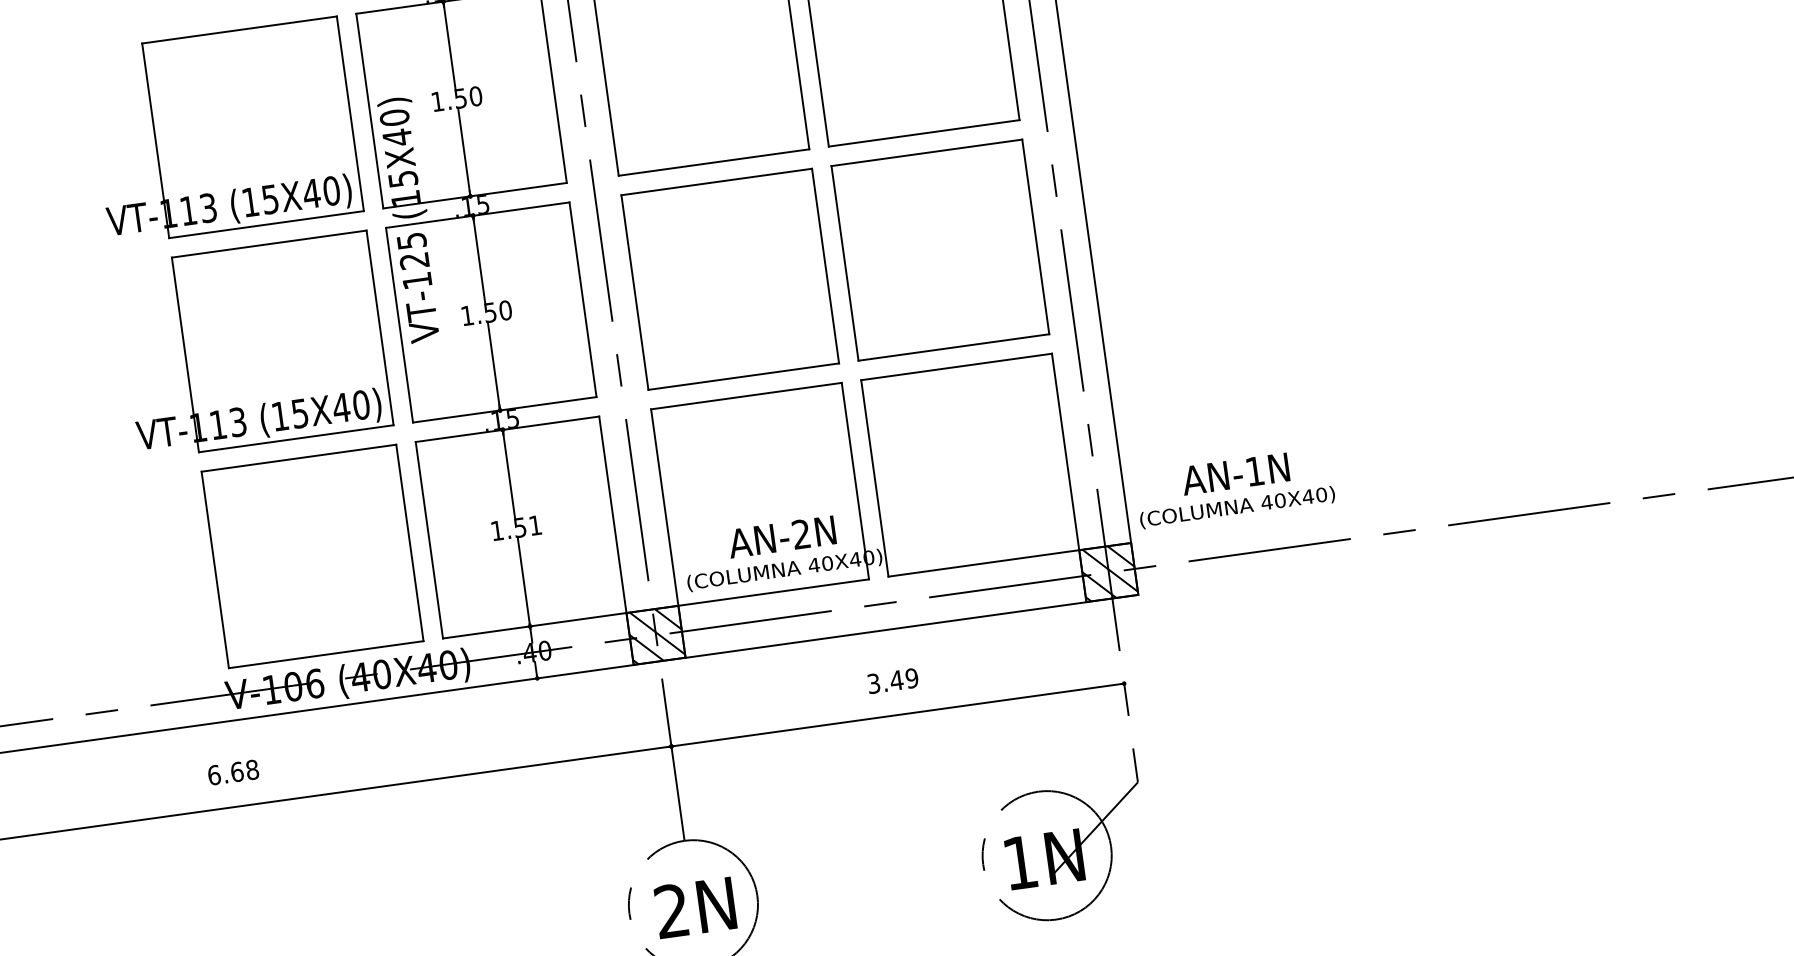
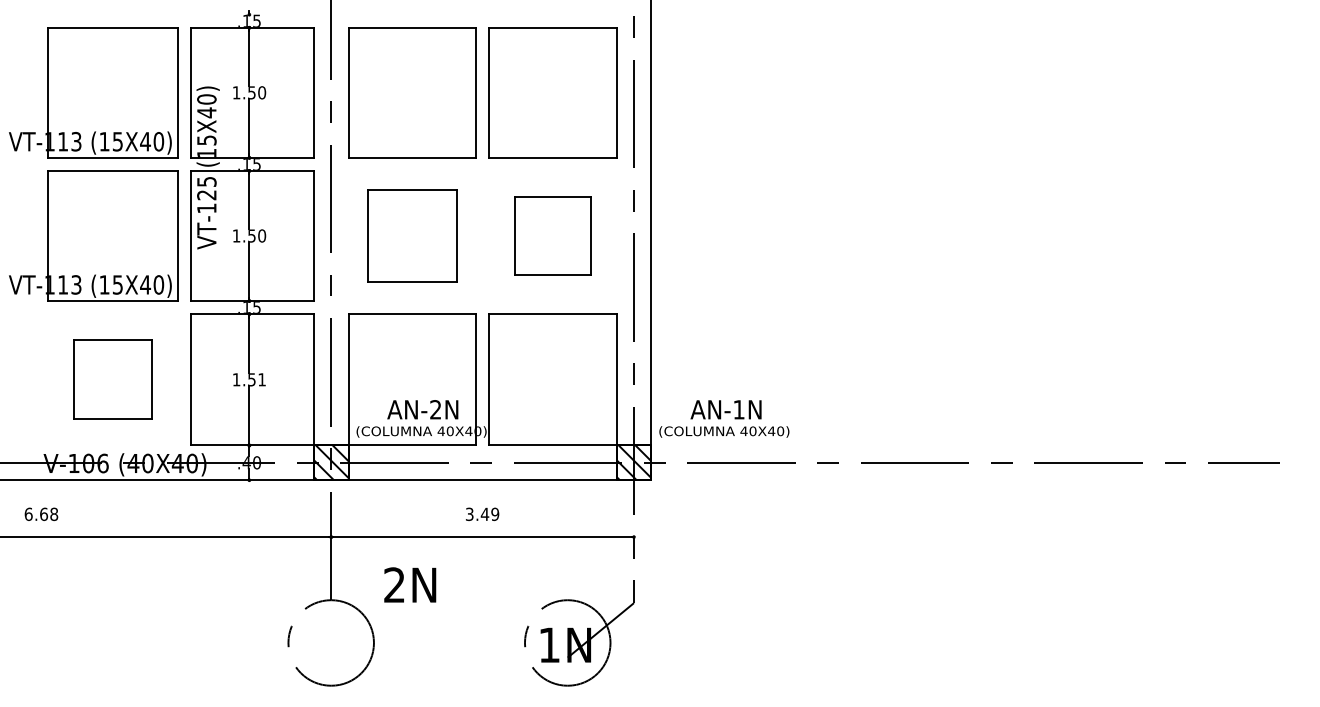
part: (939, 249) -> (552, 235), size x0.6
part: (730, 278) -> (412, 235), size x0.7
part: (311, 556) -> (112, 379), size x0.6
text: (695, 906) -> (410, 584), moved

